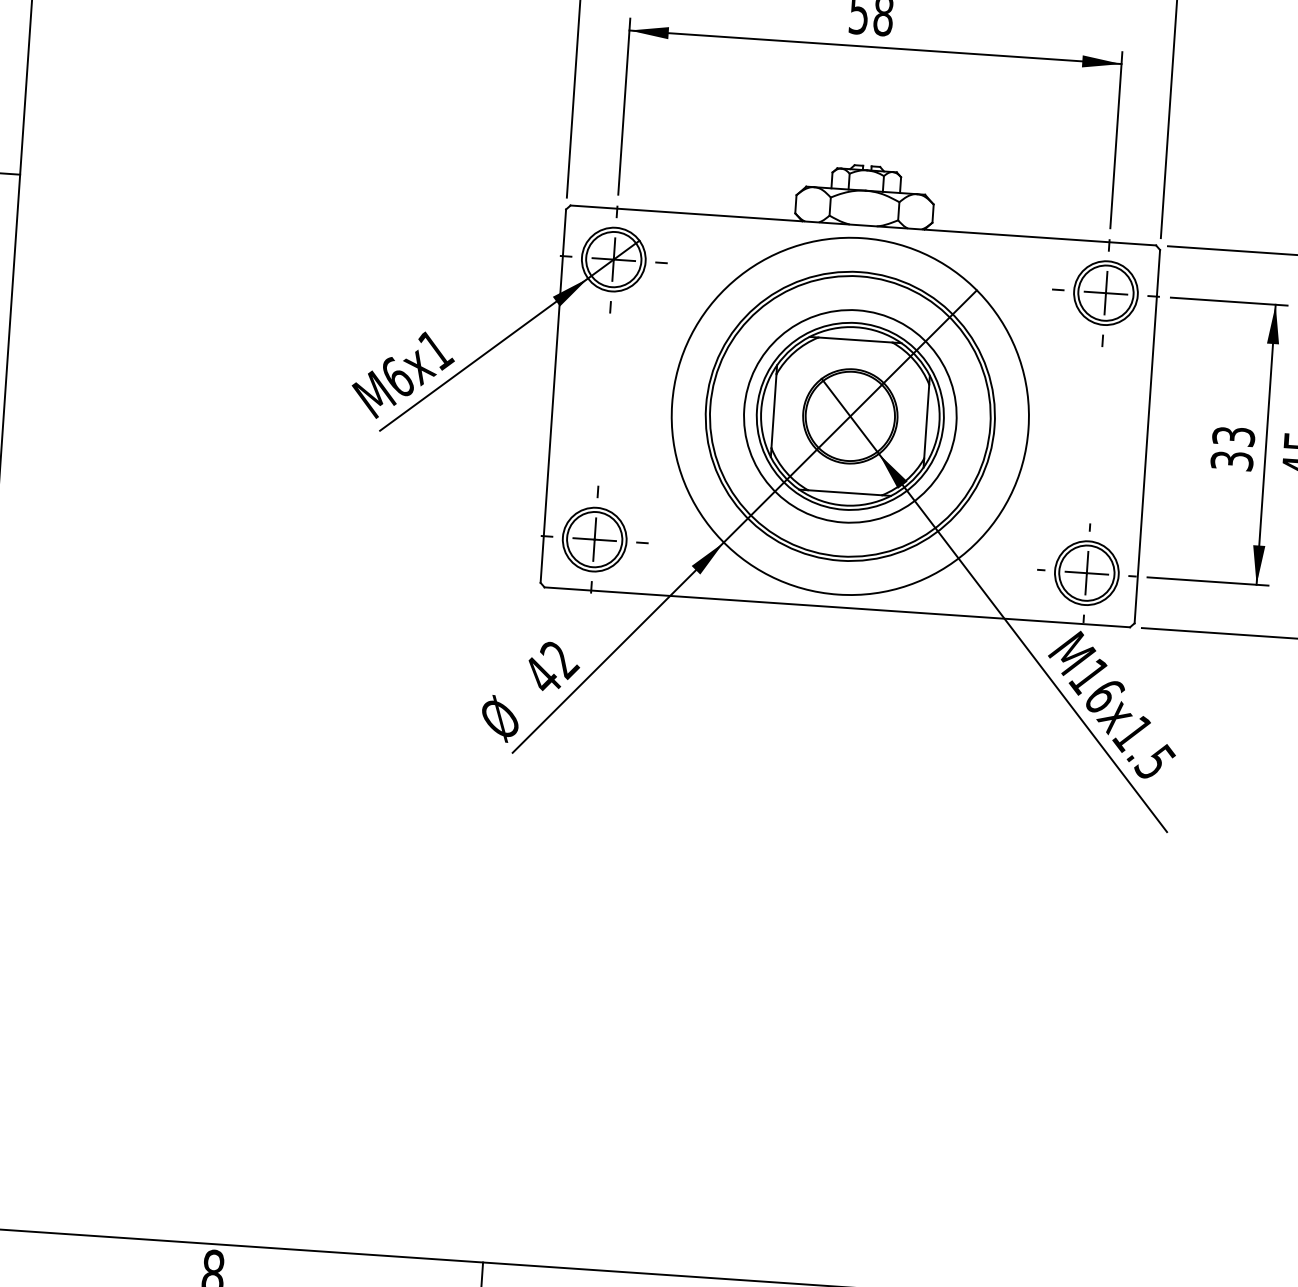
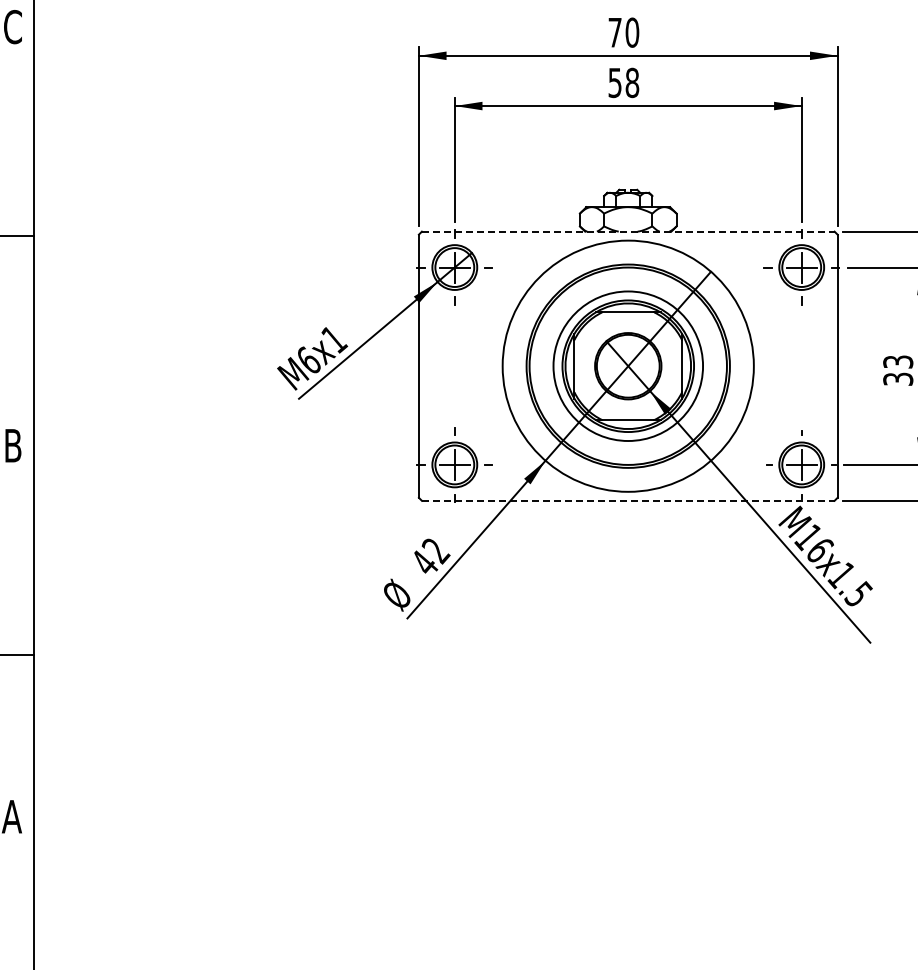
line: (863, 225) -> (628, 231), solid -> dashed
line: (837, 606) -> (628, 500), solid -> dashed

